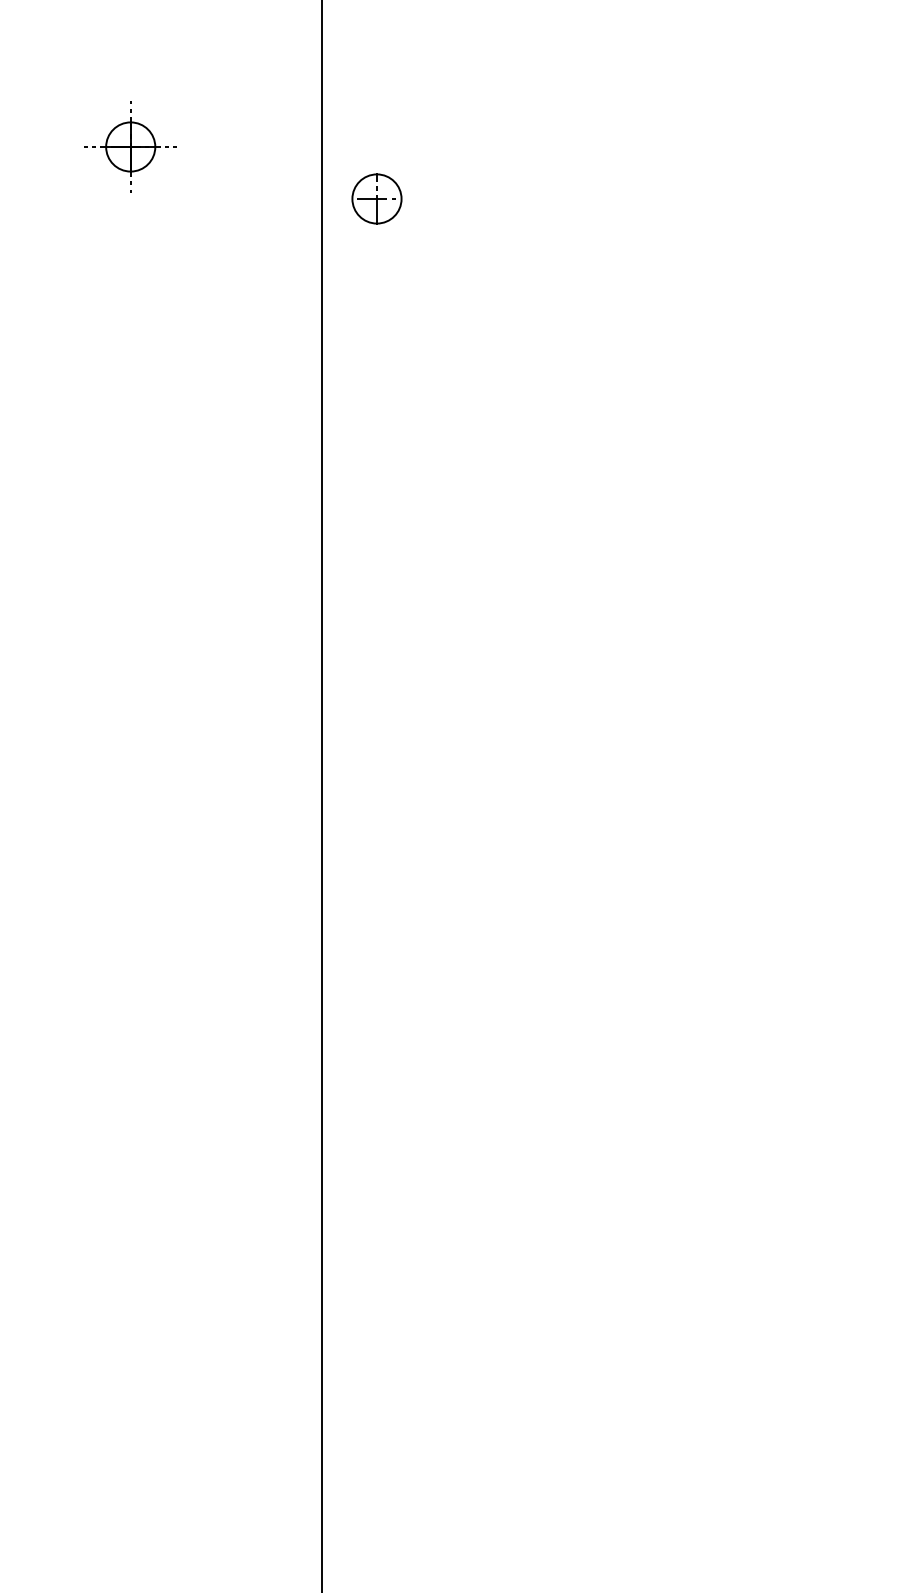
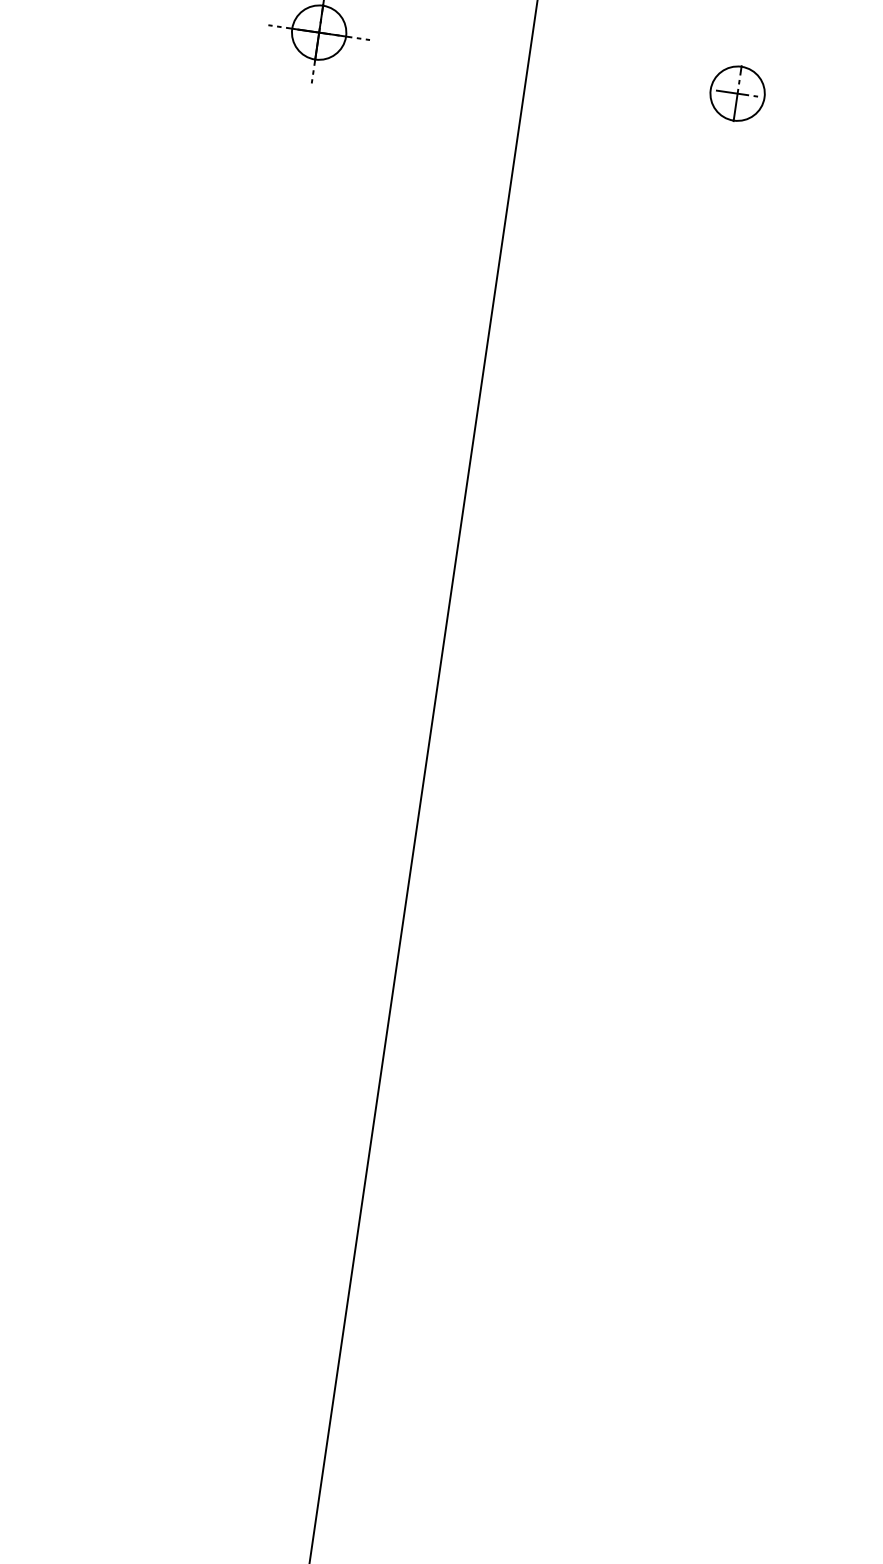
part: (376, 198) -> (737, 93), moved

